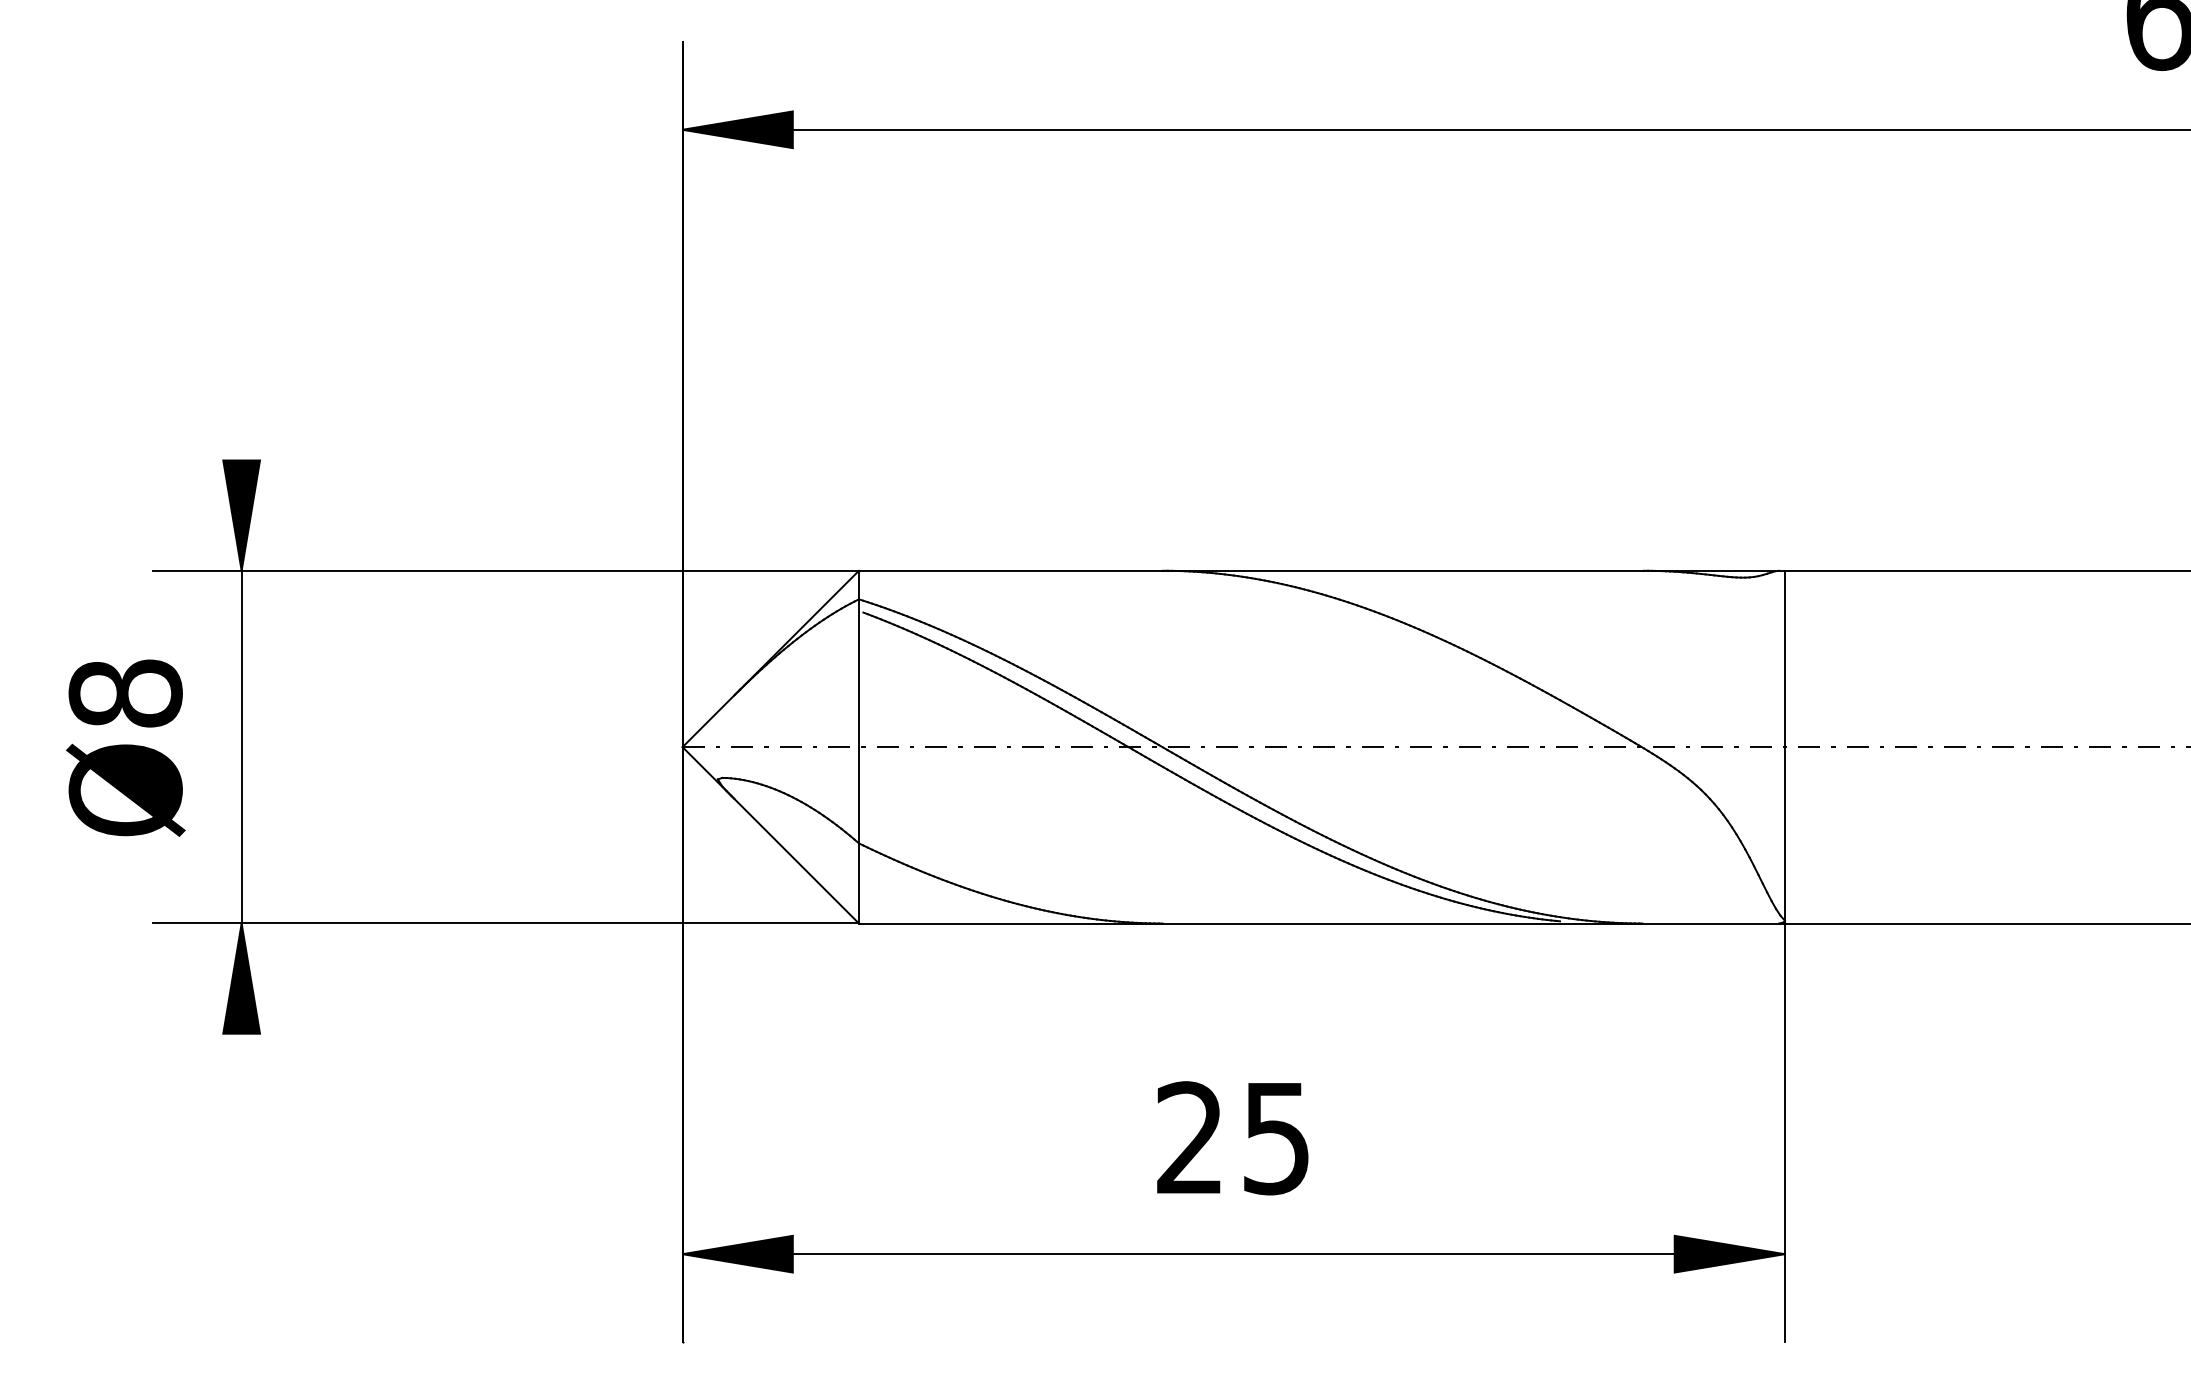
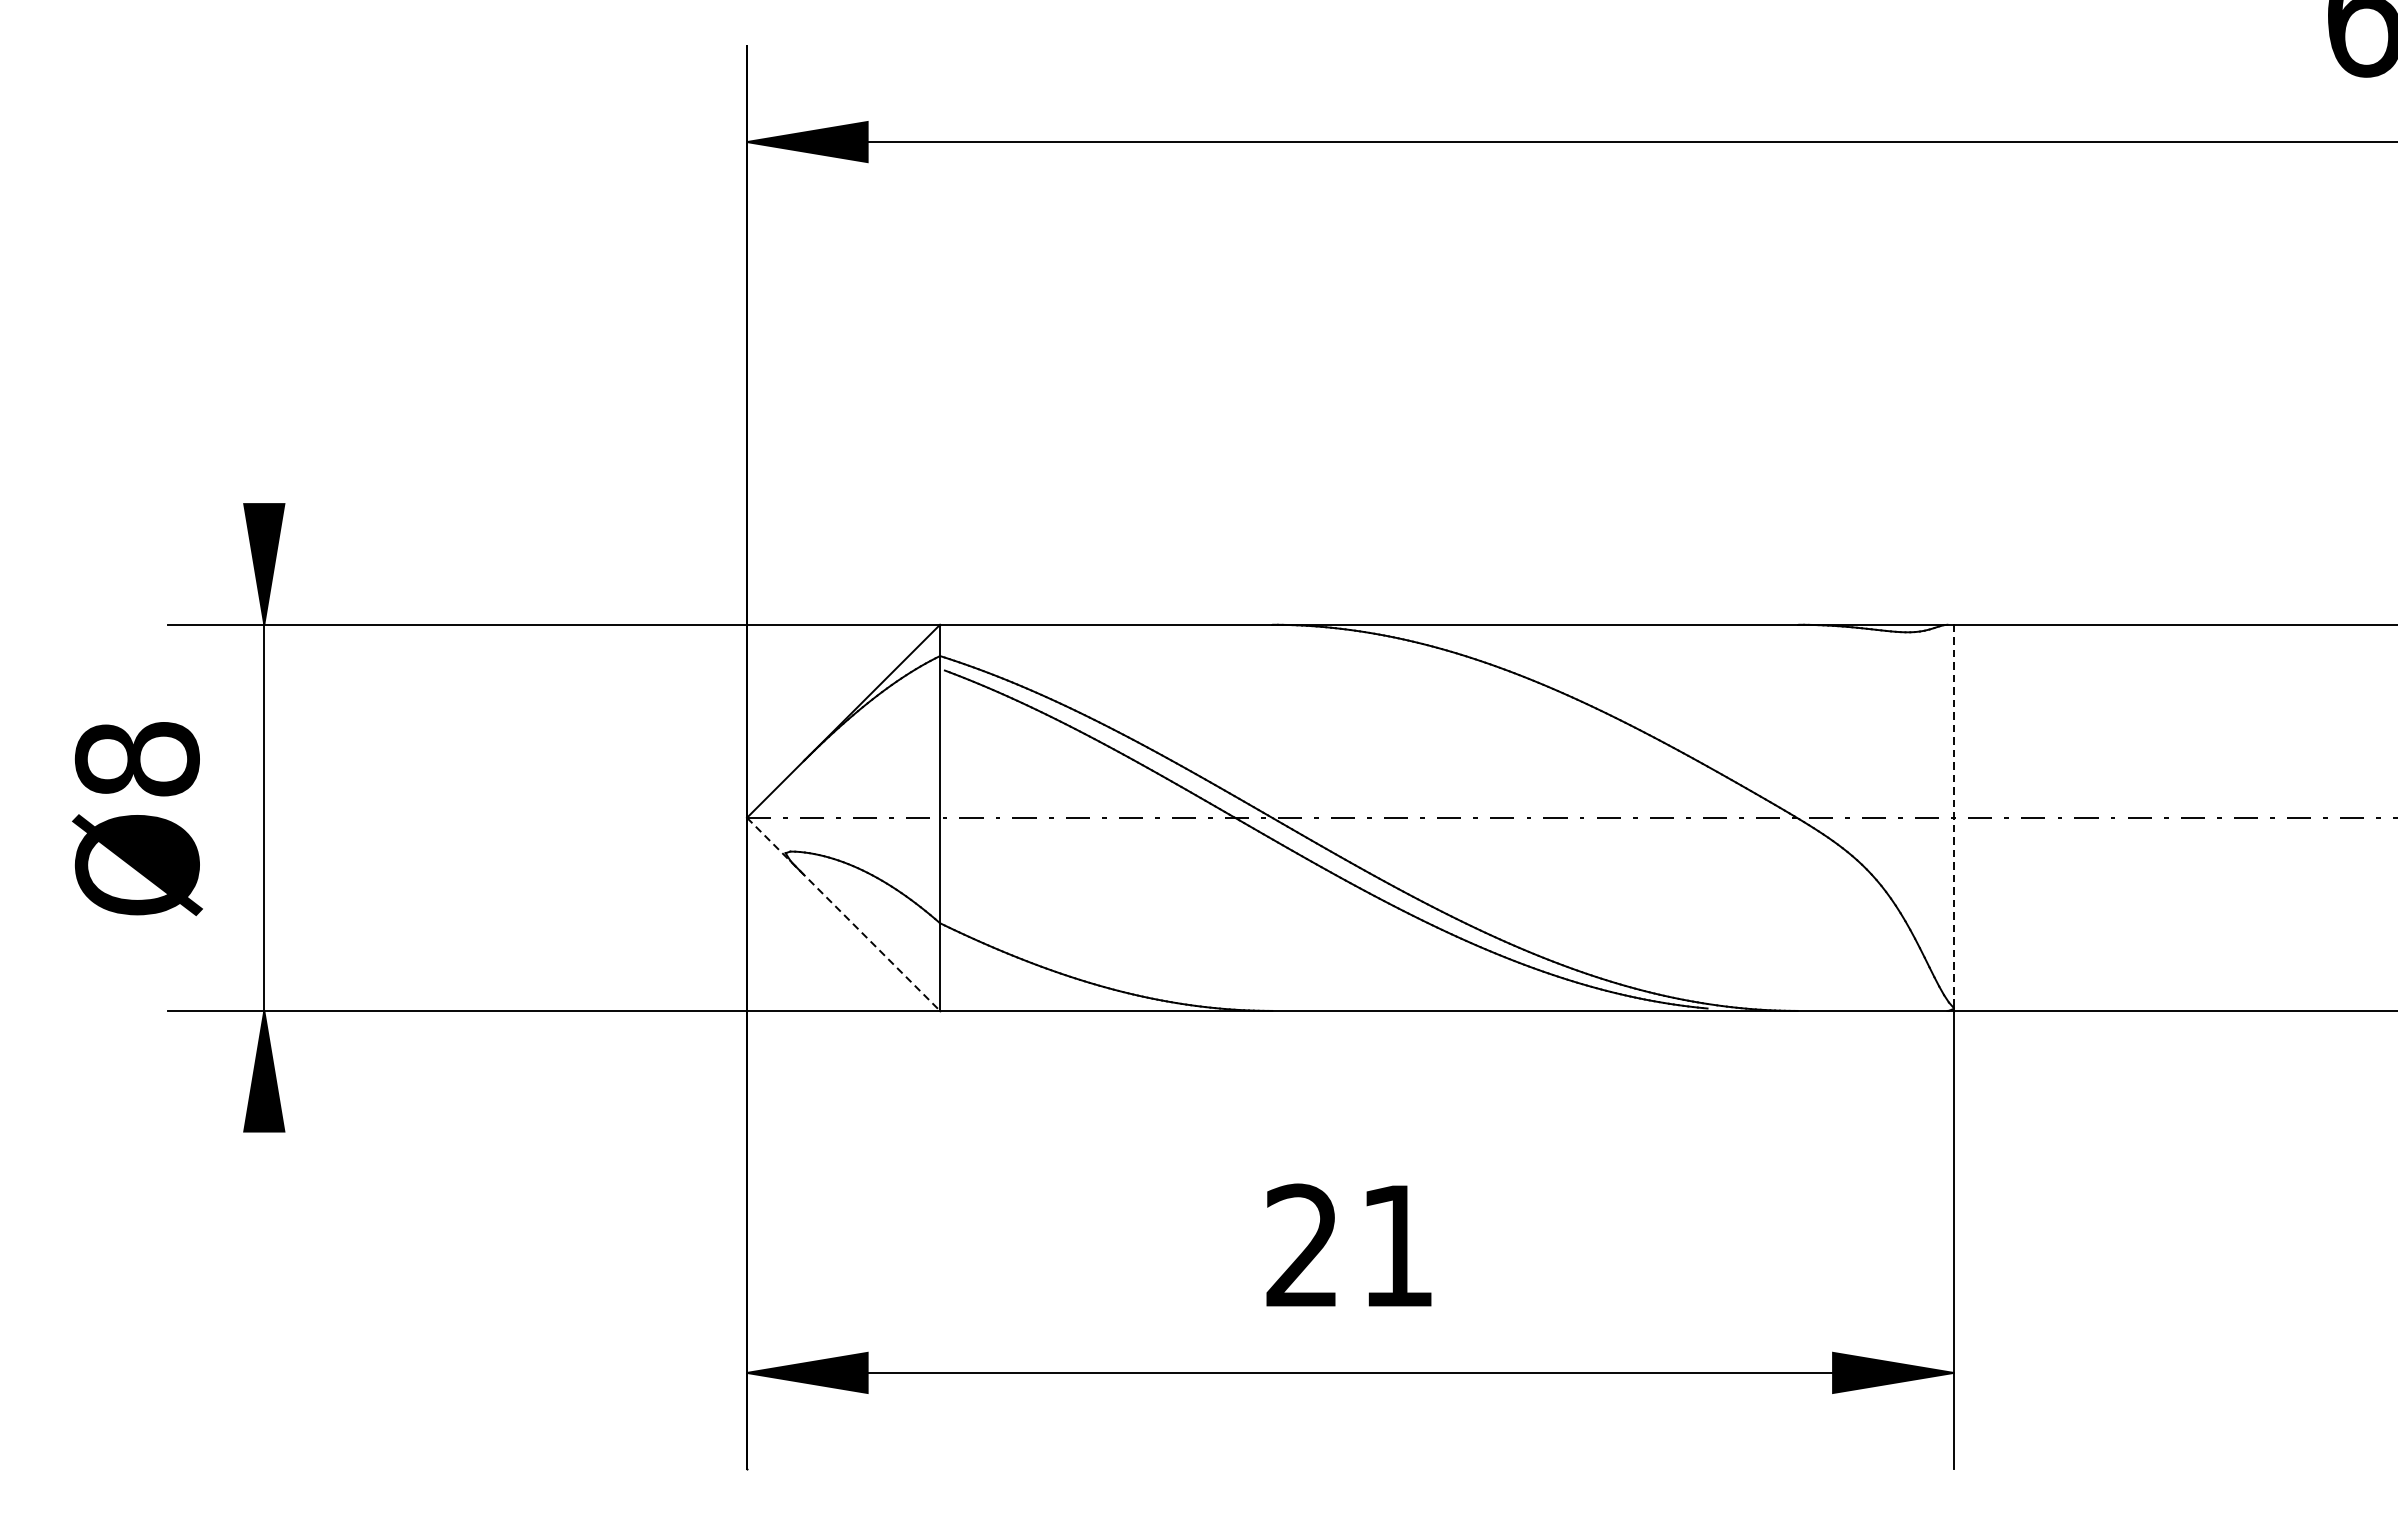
line: (1784, 747) -> (1953, 818), solid -> dashed
line: (770, 835) -> (843, 914), solid -> dashed
text: (1276, 1139) -> (1397, 1247), 25 -> 21

